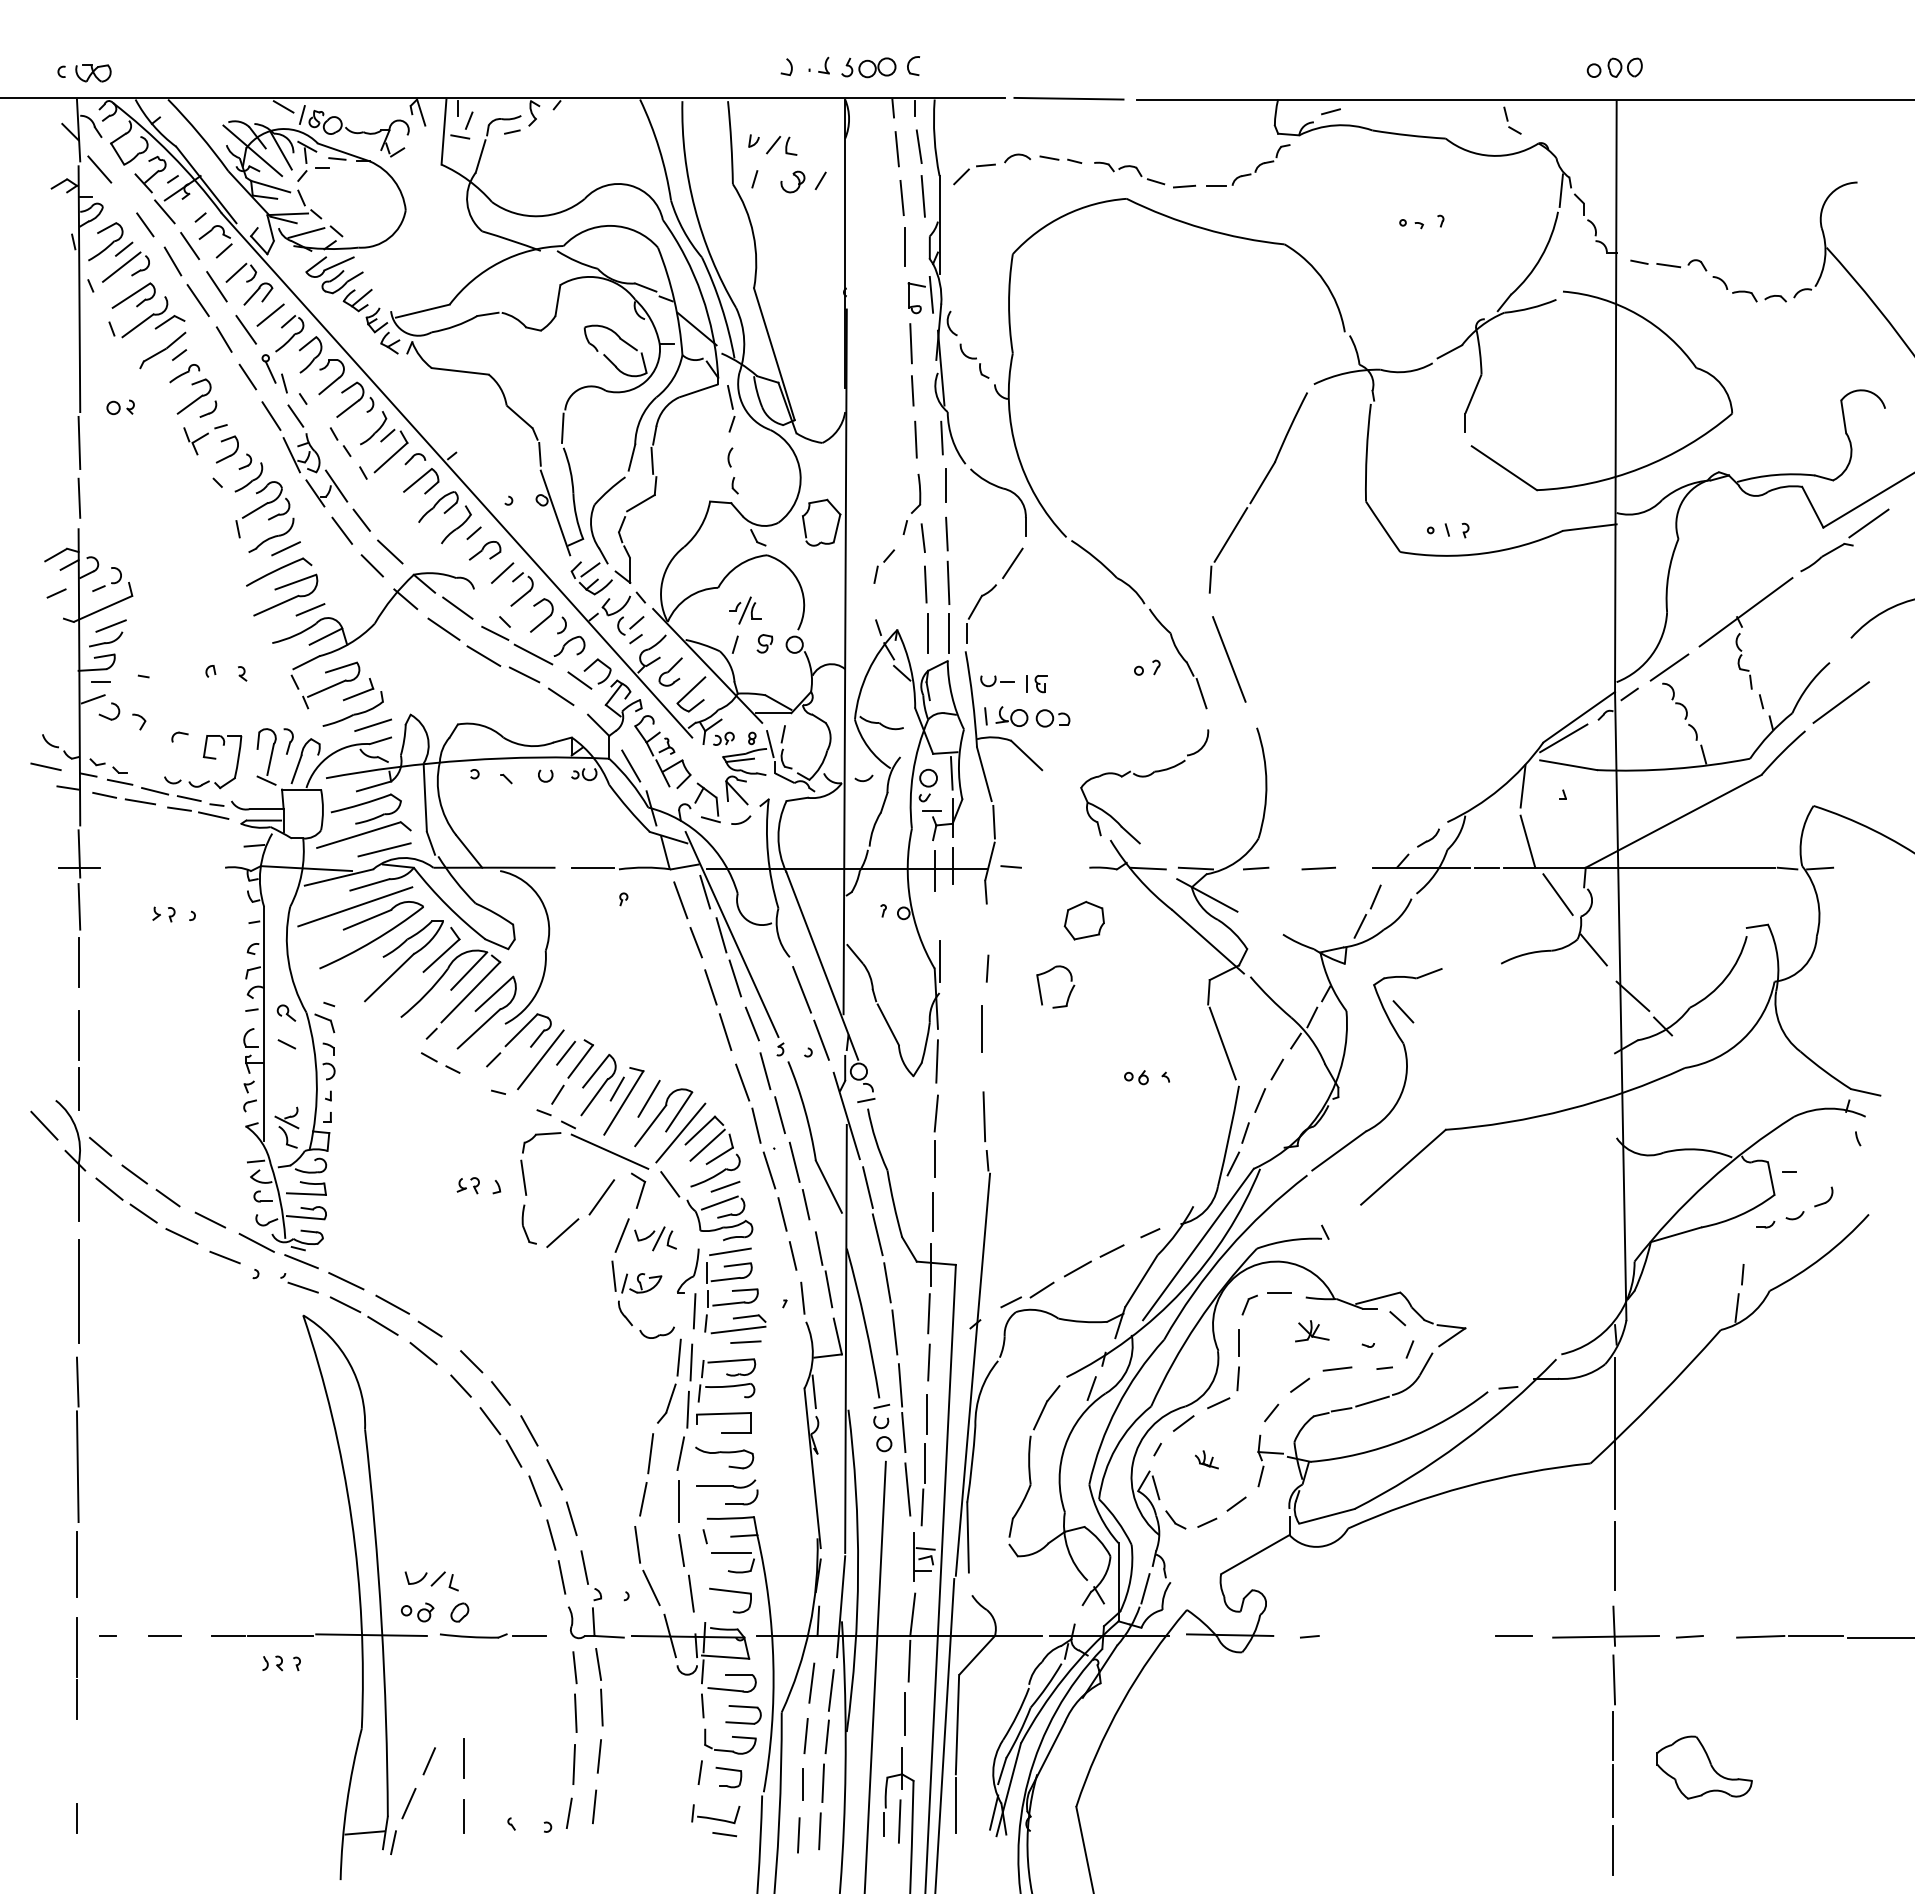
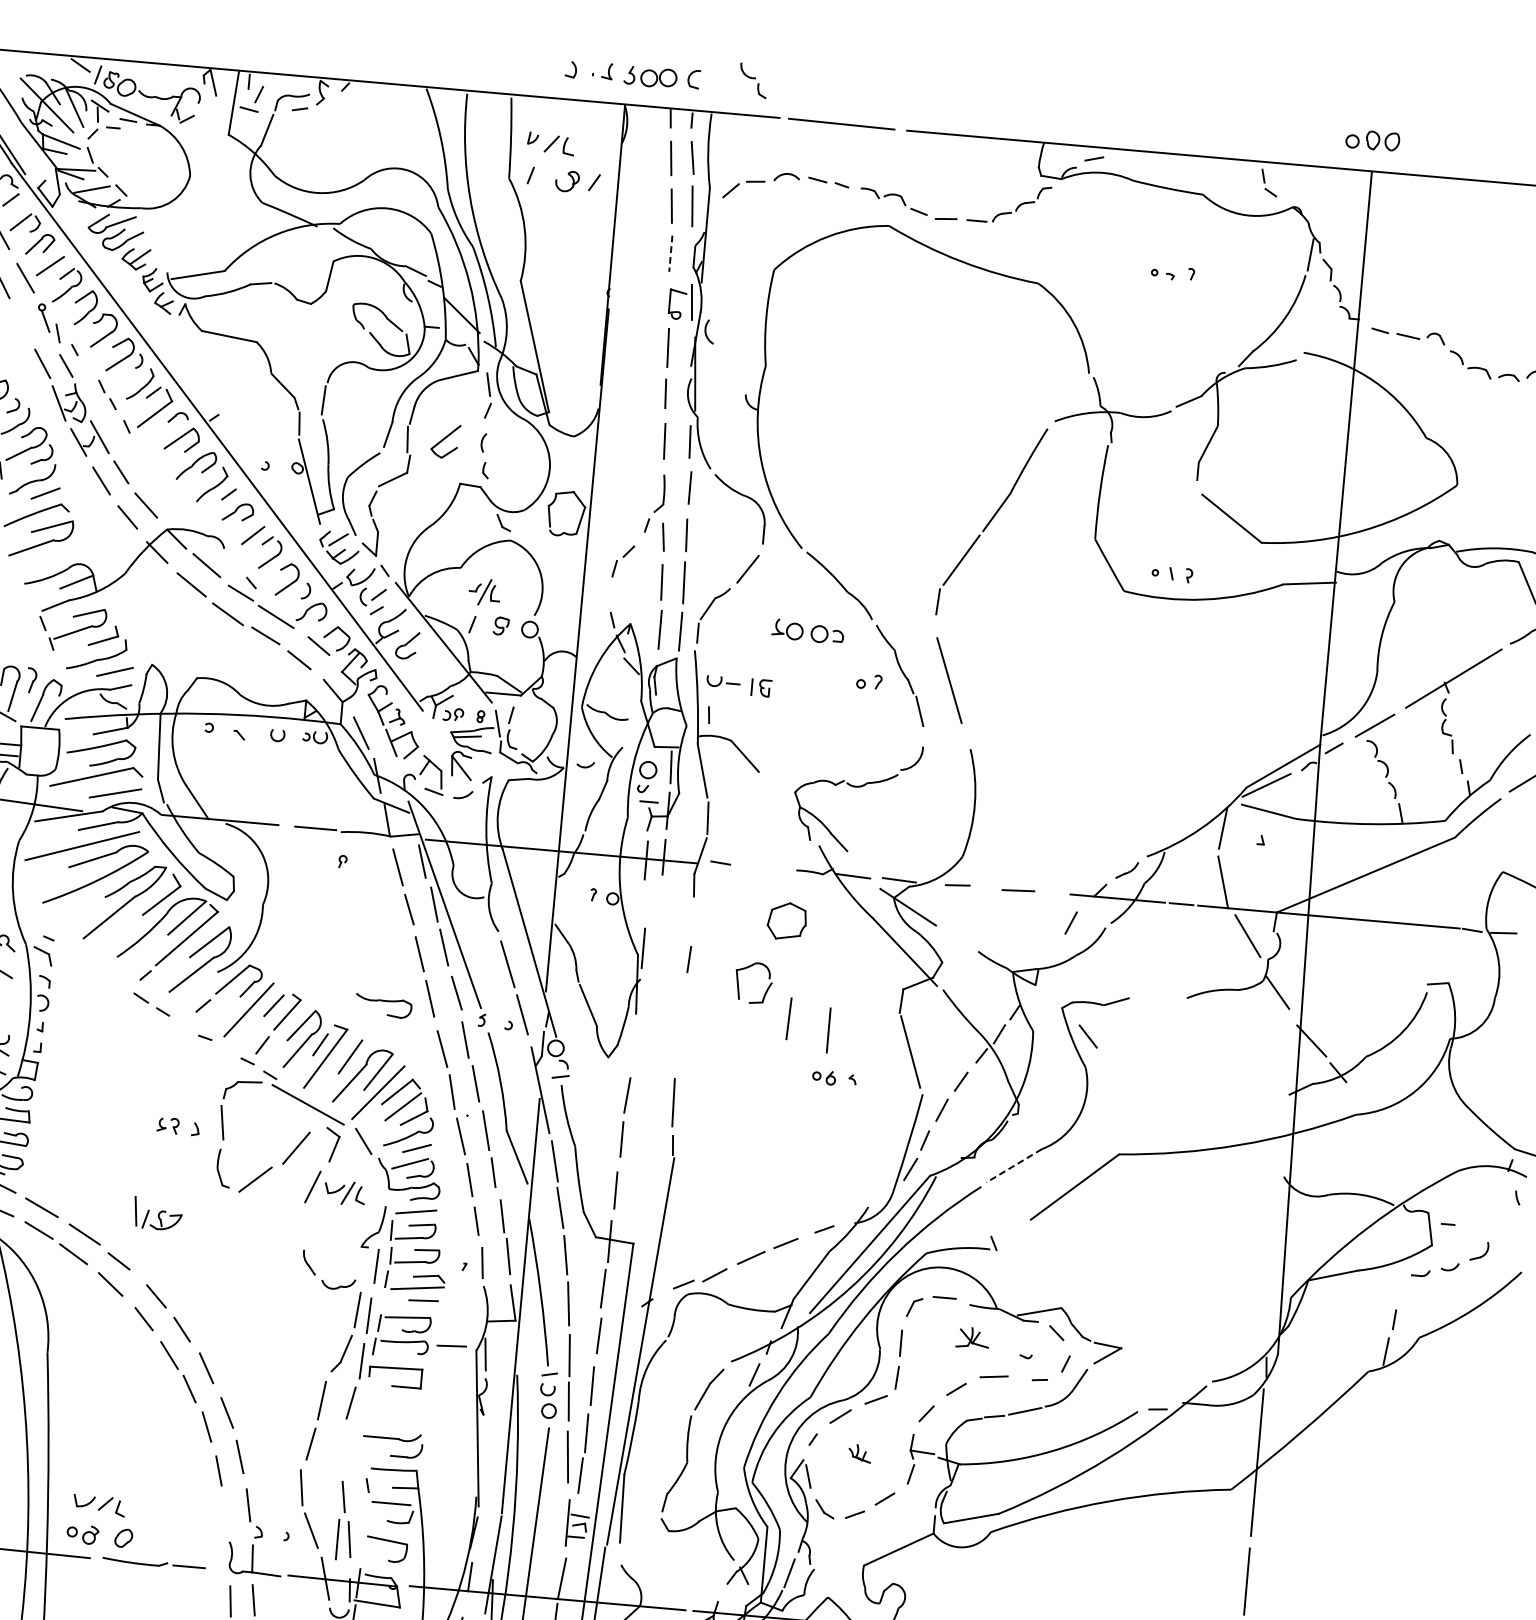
line: (905, 246) -> (670, 253), solid -> dashed
part: (974, 360) -> (753, 80), moved
line: (247, 376) -> (22, 323), removed
line: (310, 609) -> (64, 554), removed
part: (691, 694) -> (445, 441), moved
part: (1032, 716) -> (807, 631), moved
line: (1360, 925) -> (1053, 949), removed
line: (981, 1028) -> (828, 1030), moved
line: (936, 1061) -> (788, 1018), moved
line: (1338, 1151) -> (1013, 1166), solid -> dashed
part: (636, 1276) -> (157, 1213), moved
line: (778, 1385) -> (451, 1345), added
part: (724, 1457) -> (383, 1005), moved
line: (678, 1501) -> (336, 1539), moved
line: (561, 1577) -> (225, 1512), removed

